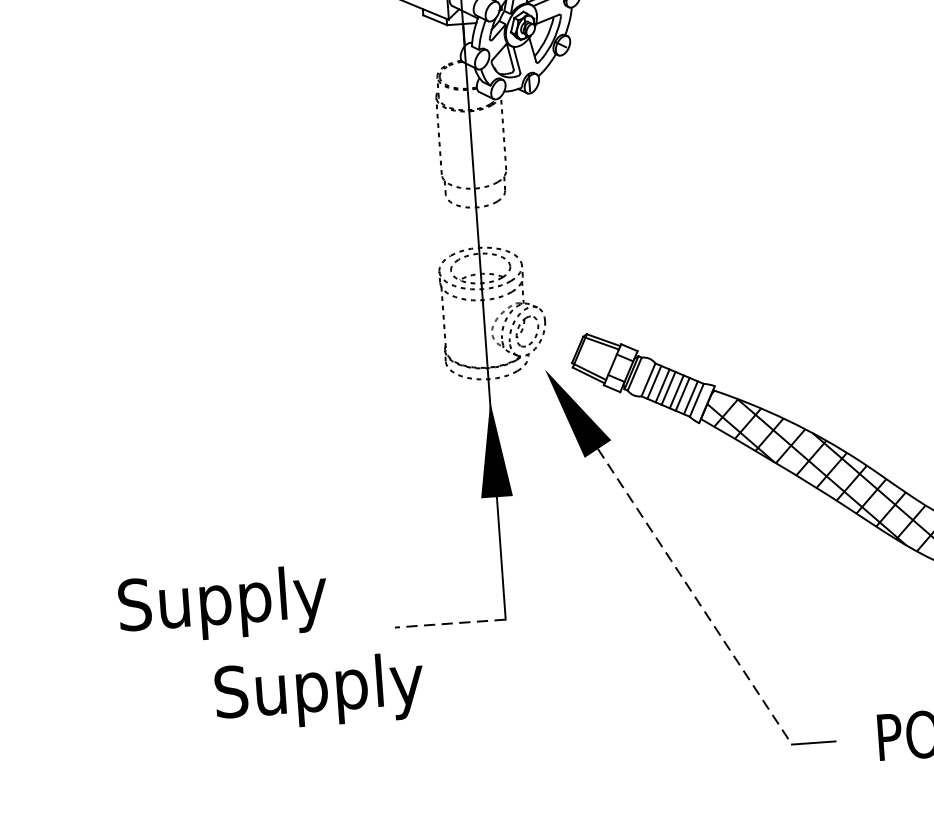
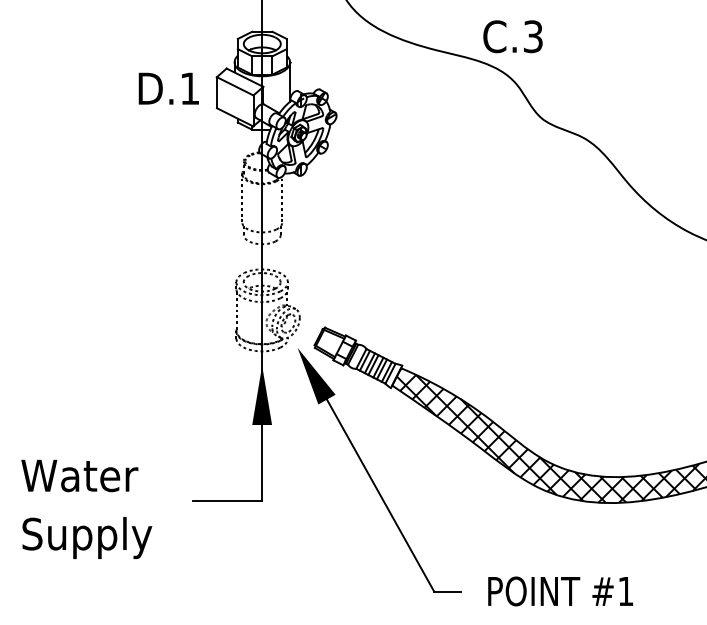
line: (694, 598) -> (380, 496), dashed -> solid
text: (221, 604) -> (86, 479), Supply -> Water
line: (450, 623) -> (227, 501), dashed -> solid
text: (319, 691) -> (87, 537), moved

